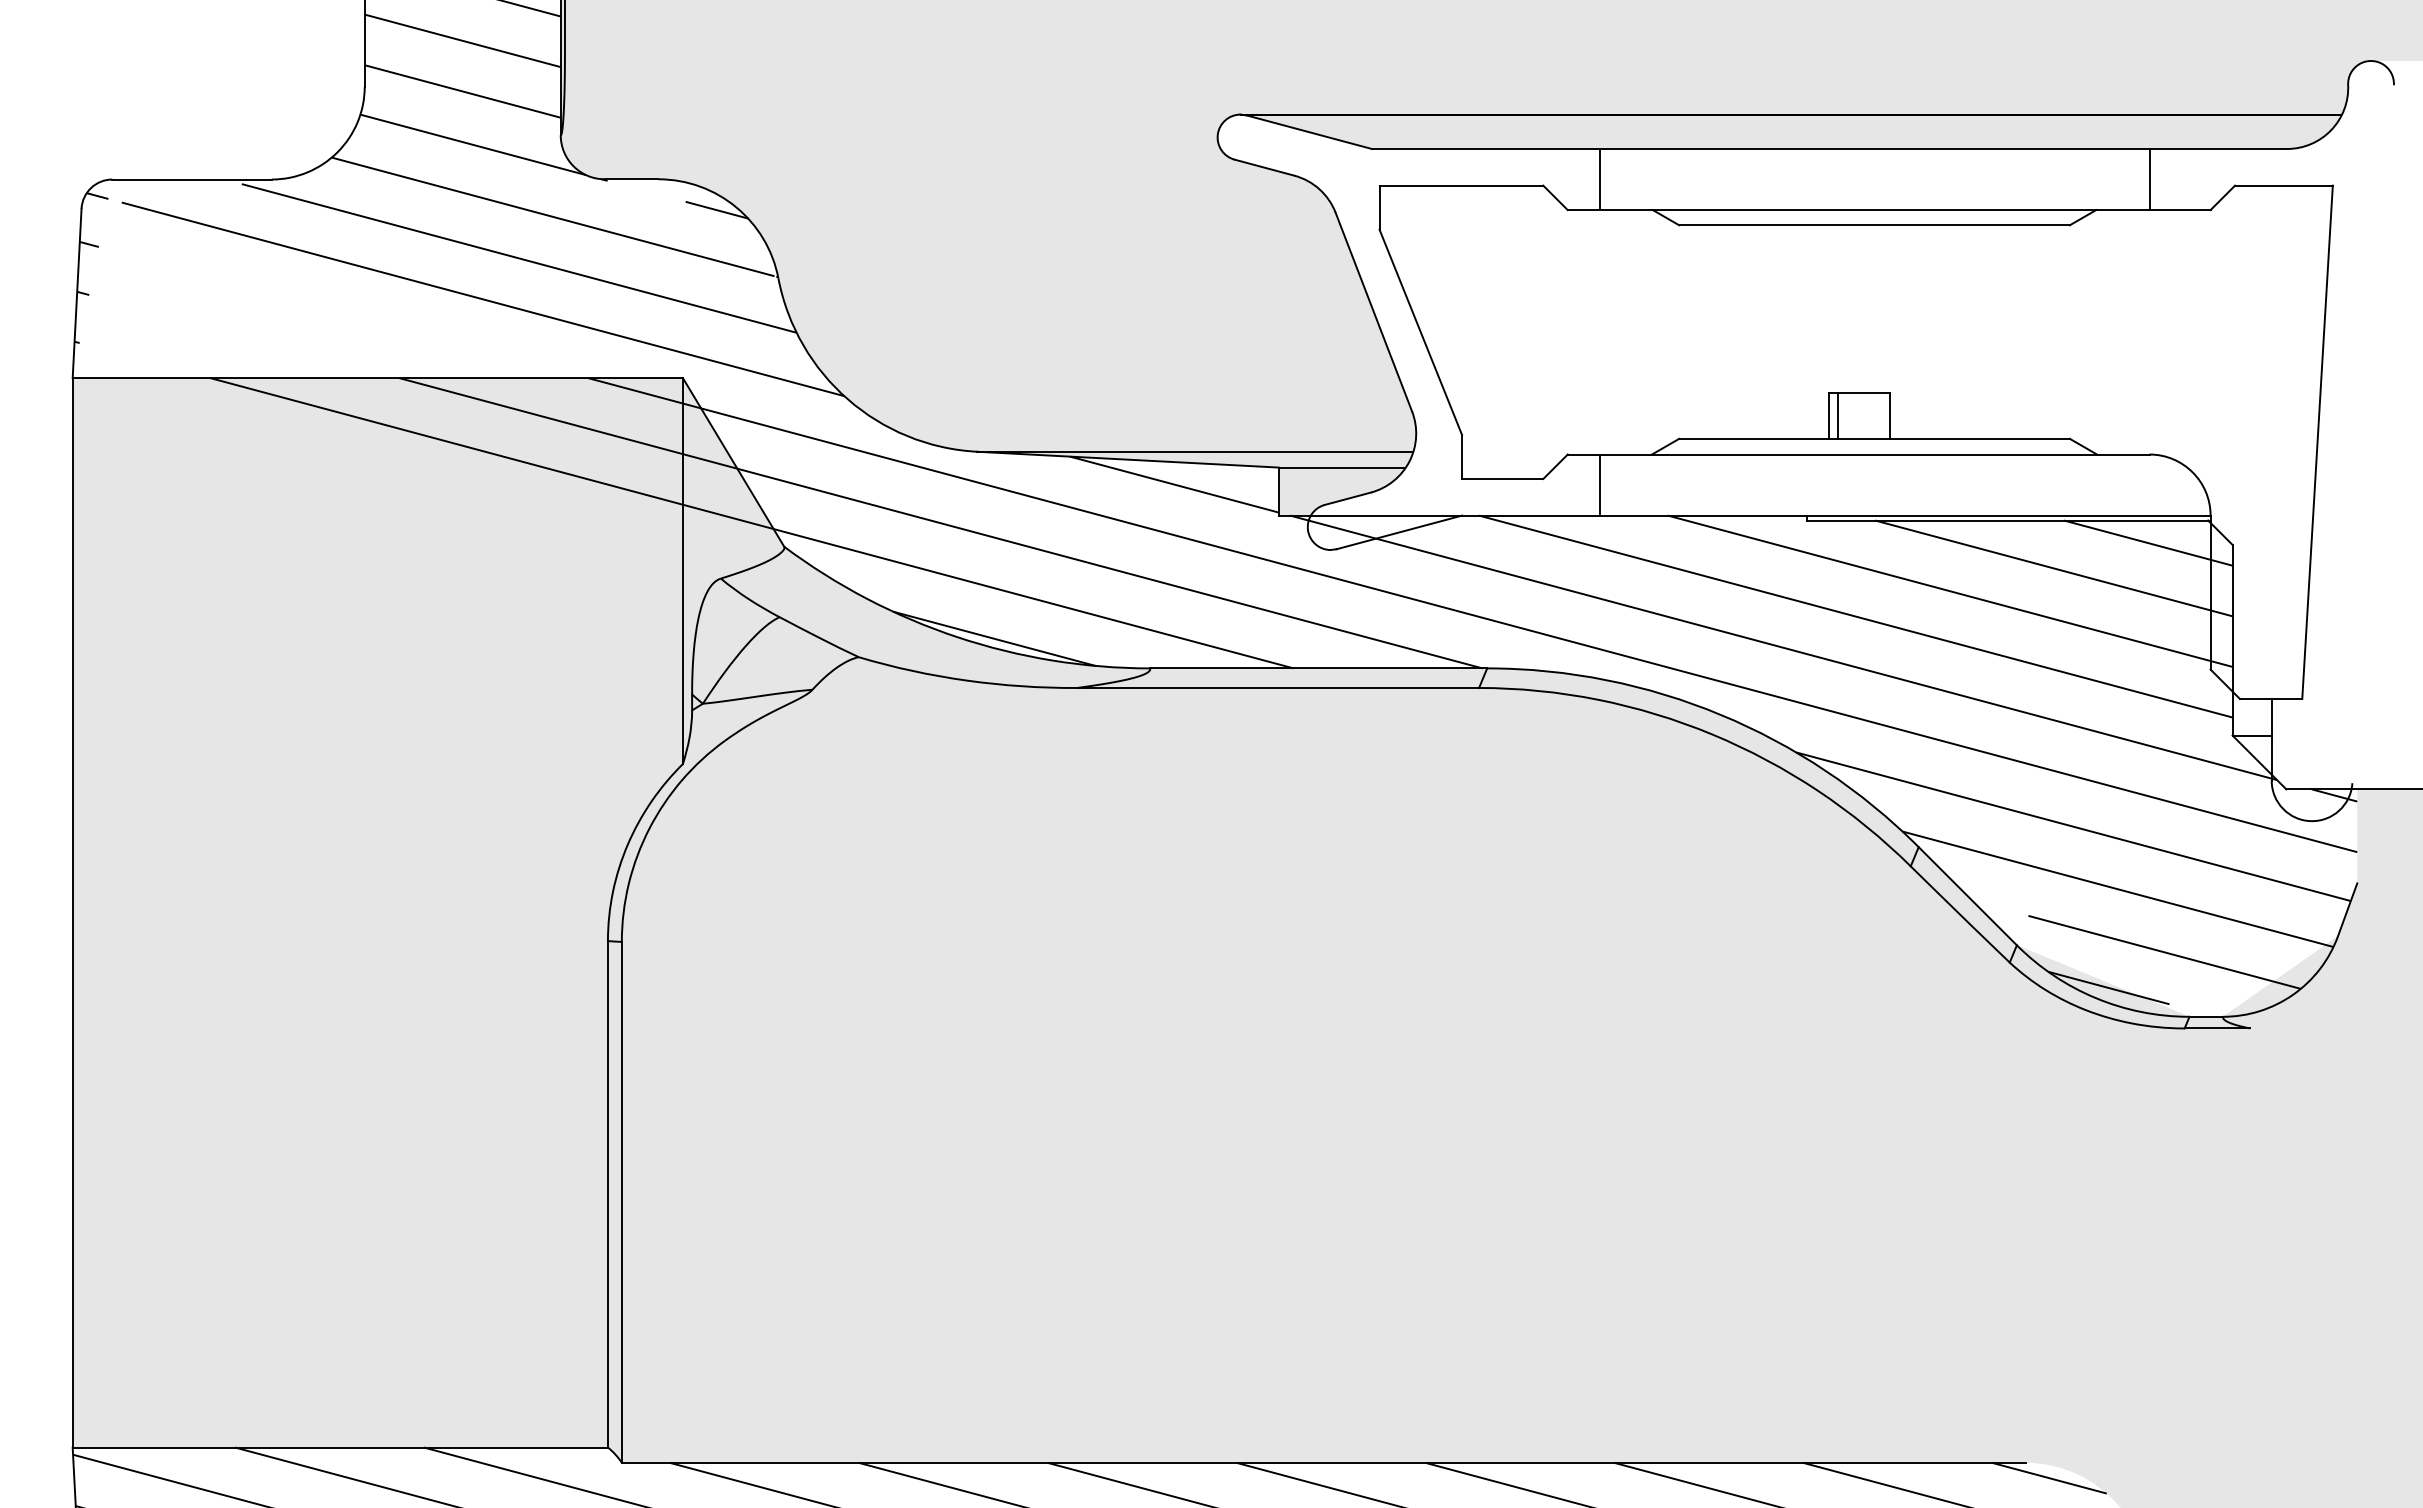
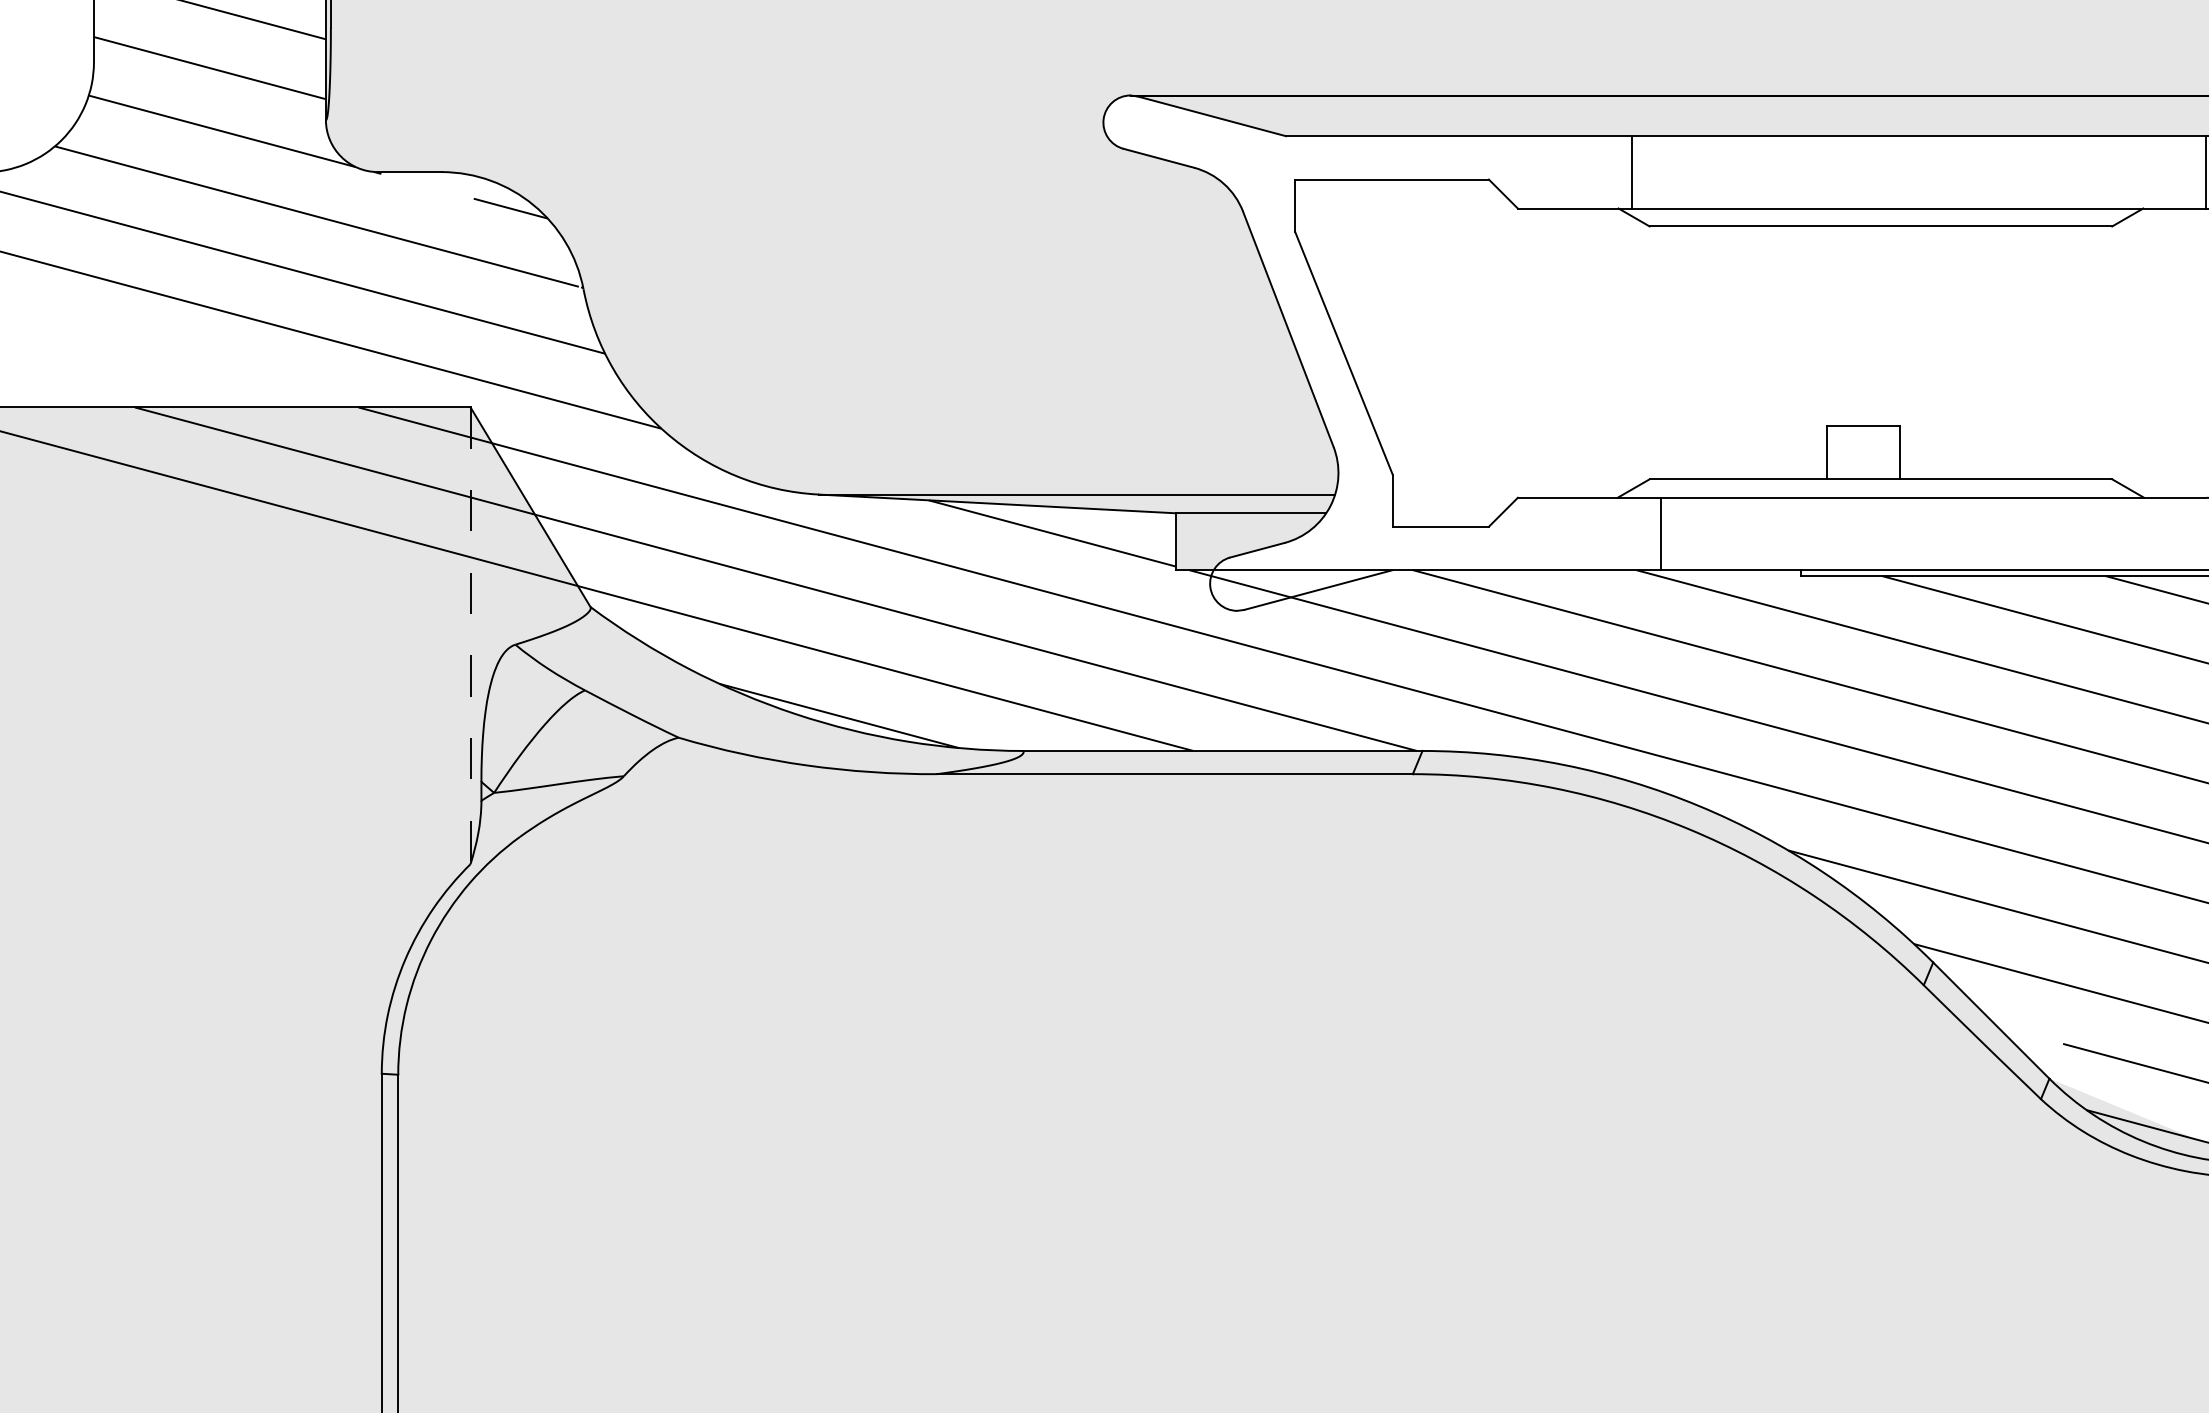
line: (1599, 179) -> (1632, 172), moved
line: (1837, 415) -> (1837, 451), removed
line: (1599, 484) -> (1660, 533), moved
line: (682, 571) -> (470, 636), solid -> dashed

